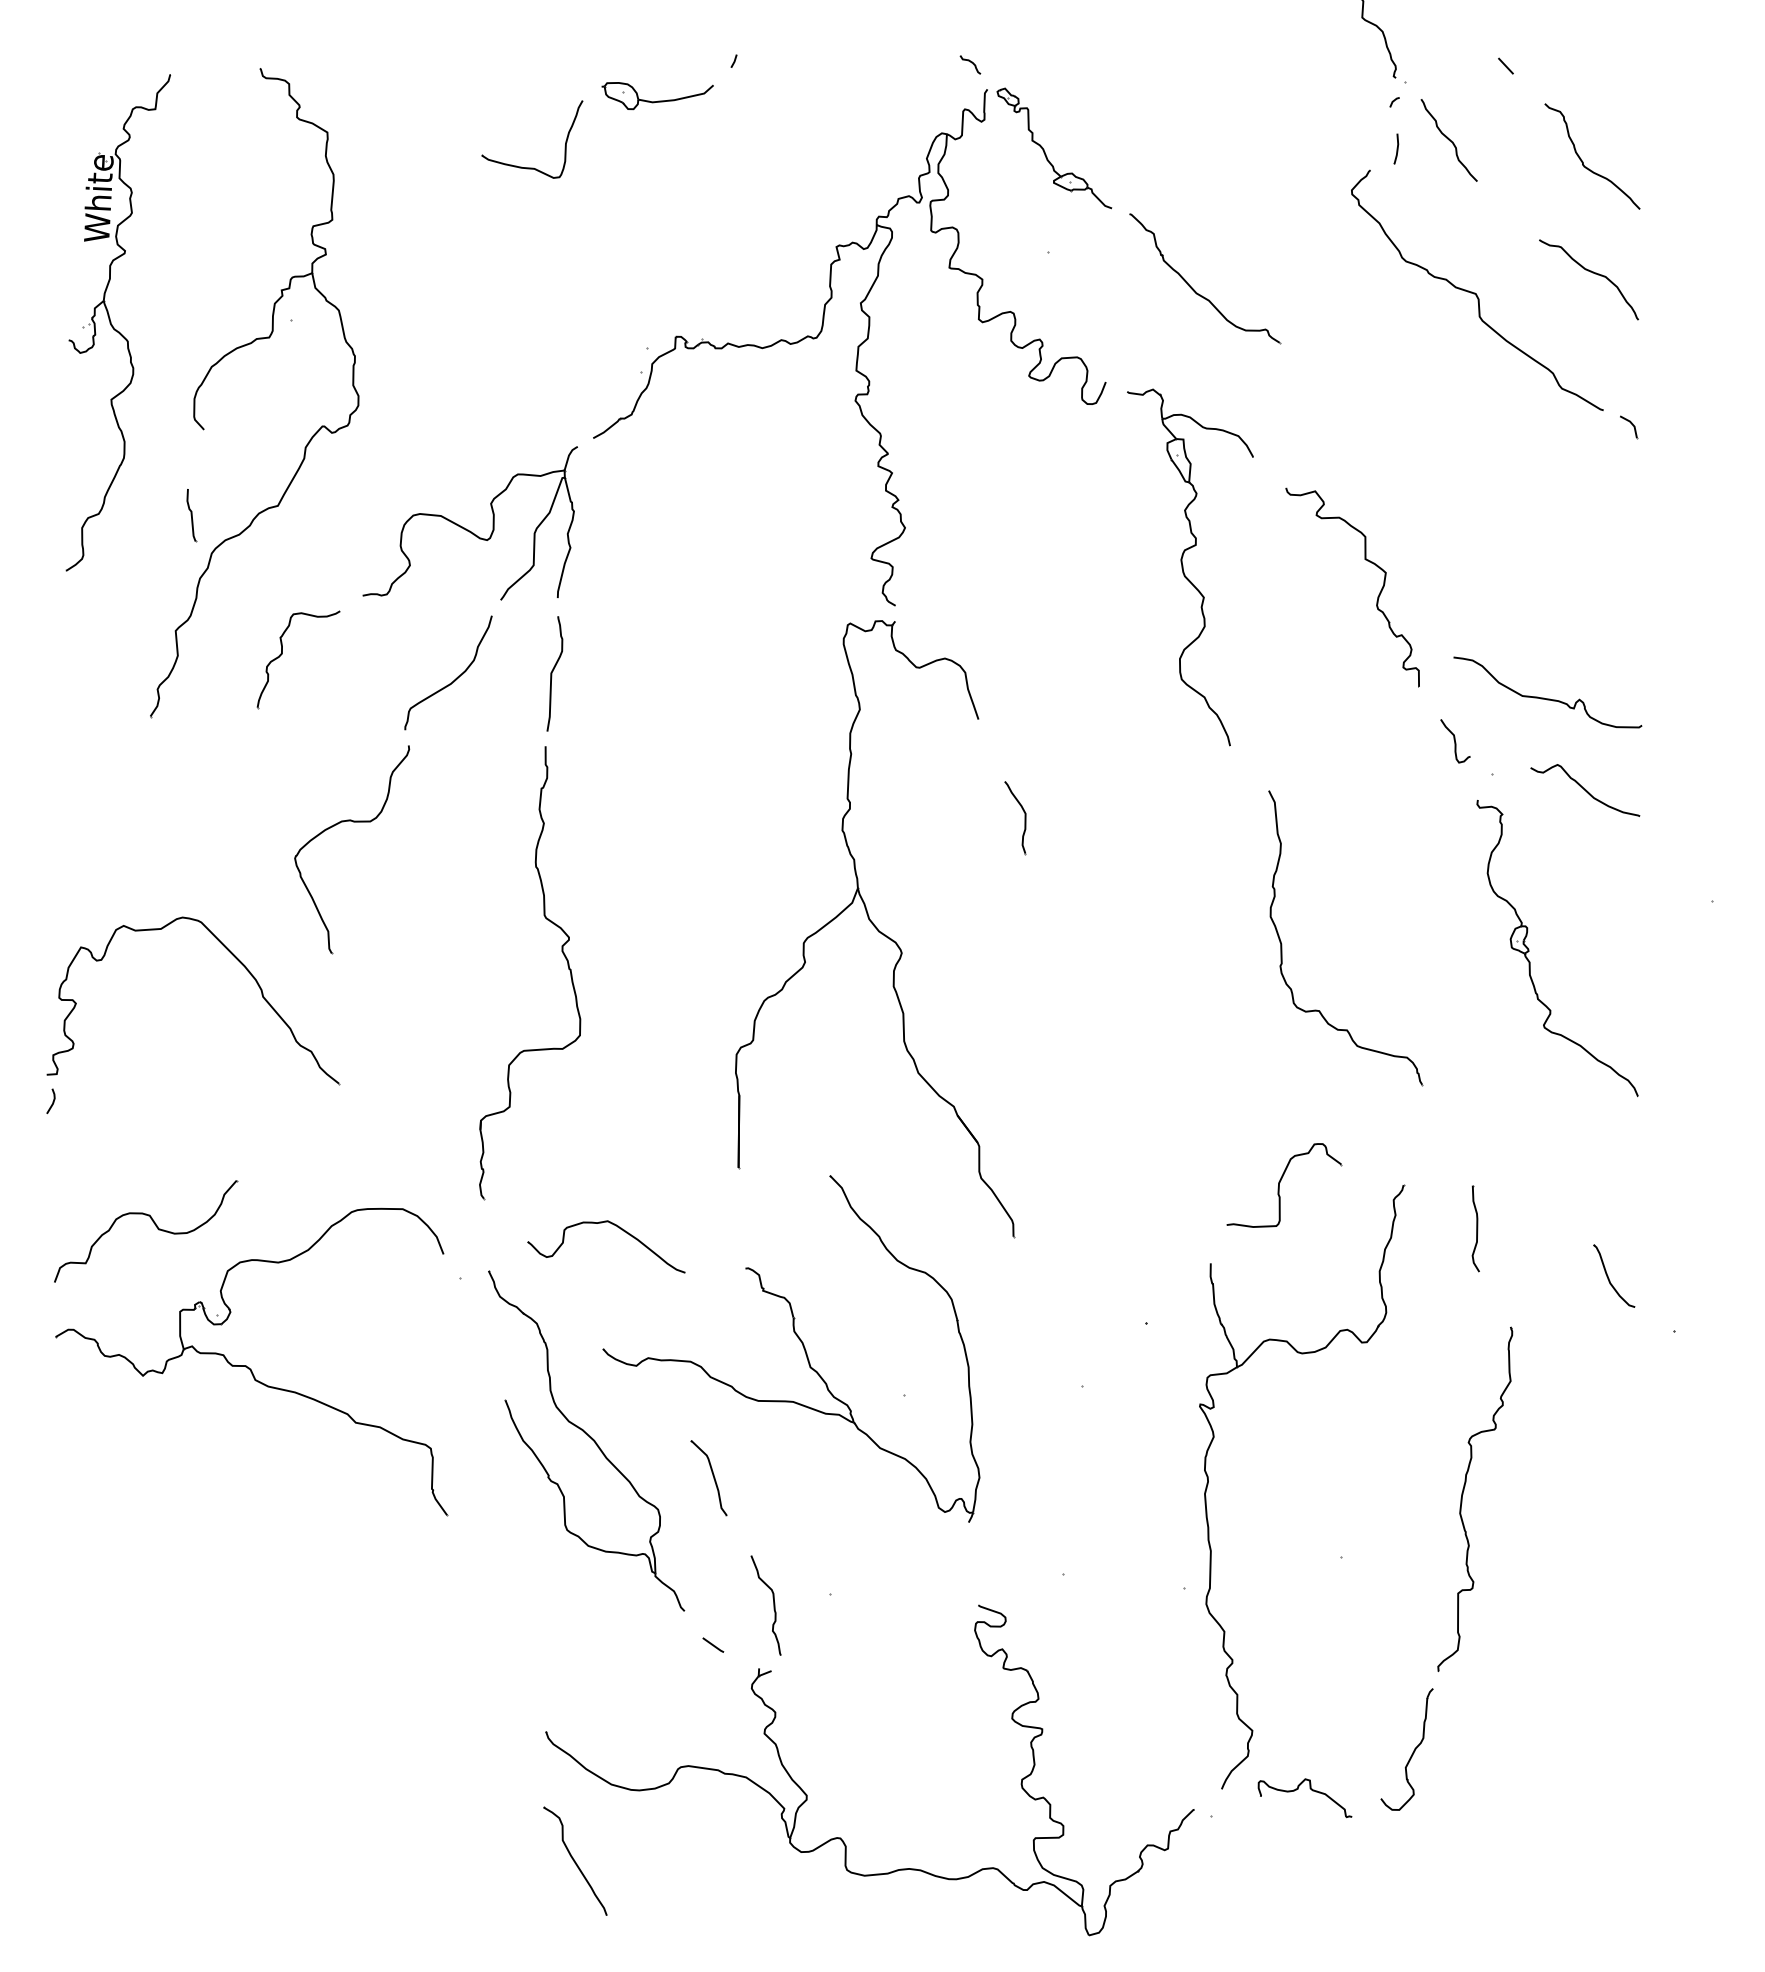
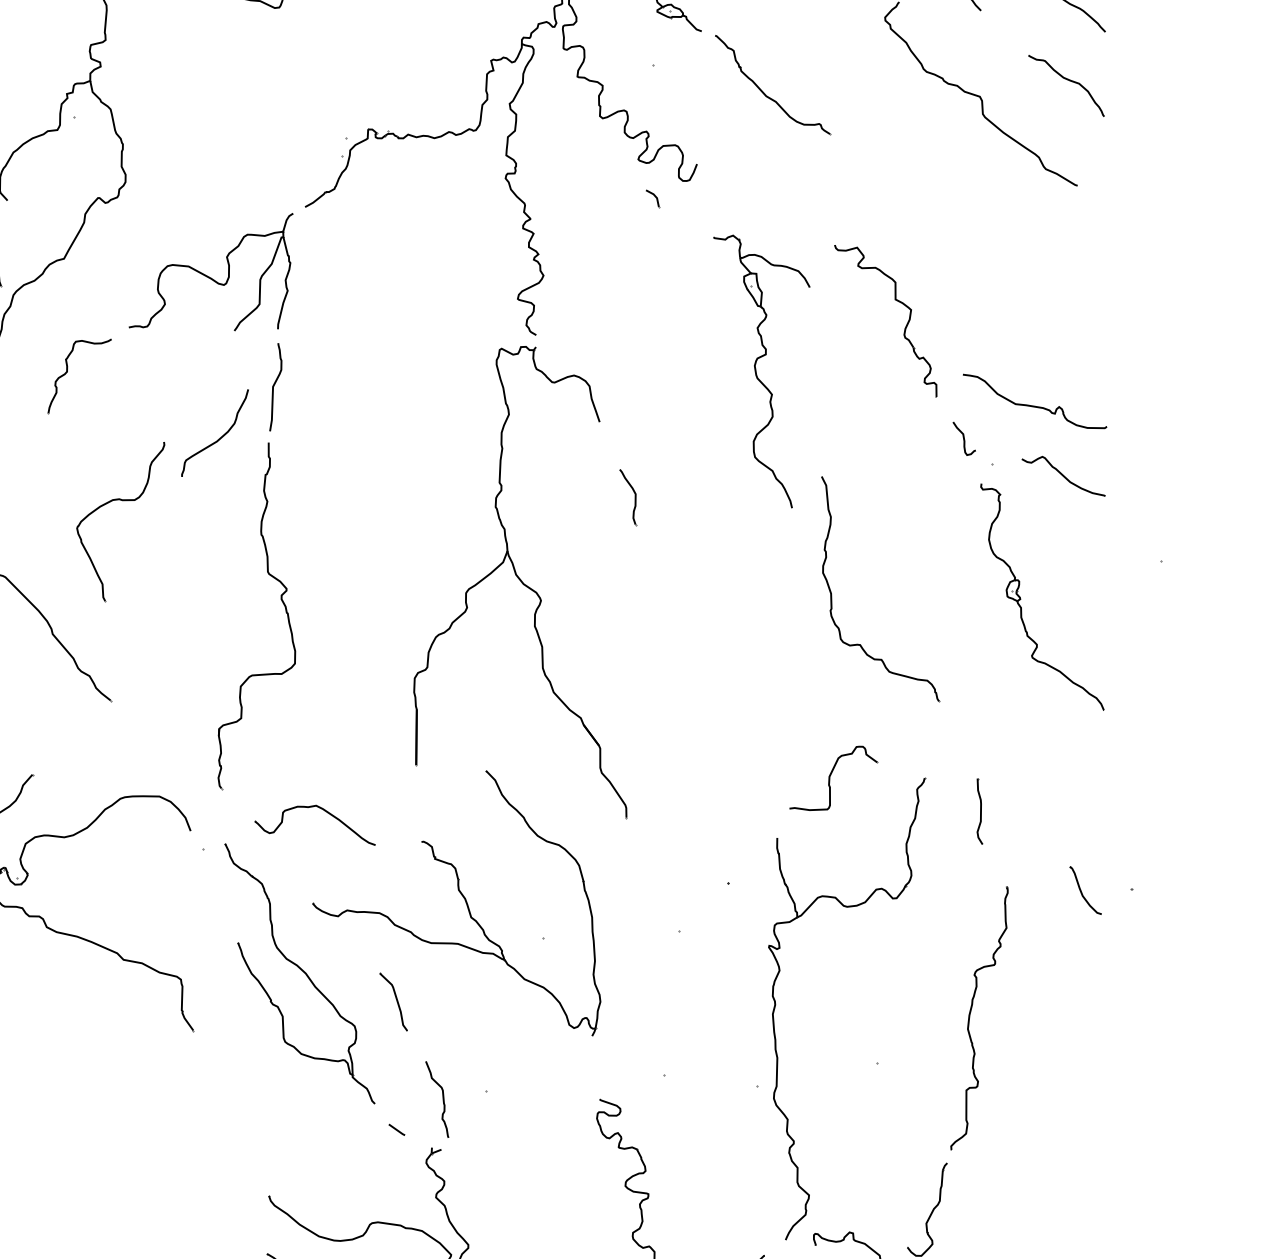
part: (1629, 427) -> (653, 198), moved
part: (1183, 567) -> (756, 371), moved
curve: (455, 678) -> (220, 437), moved
part: (1614, 1275) -> (1085, 890), moved

